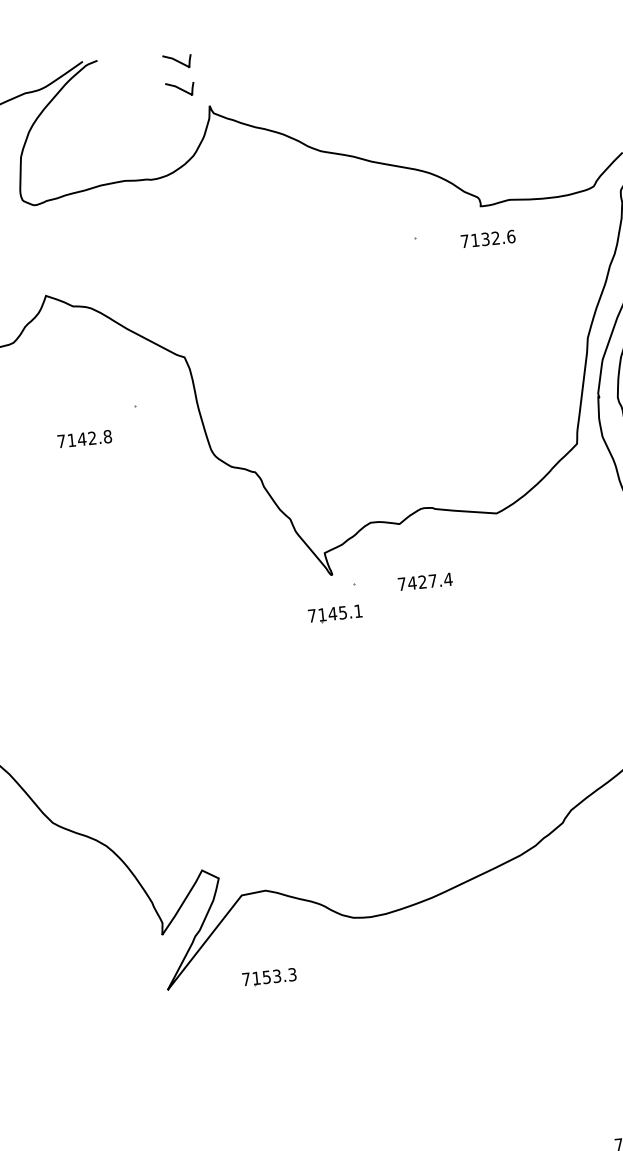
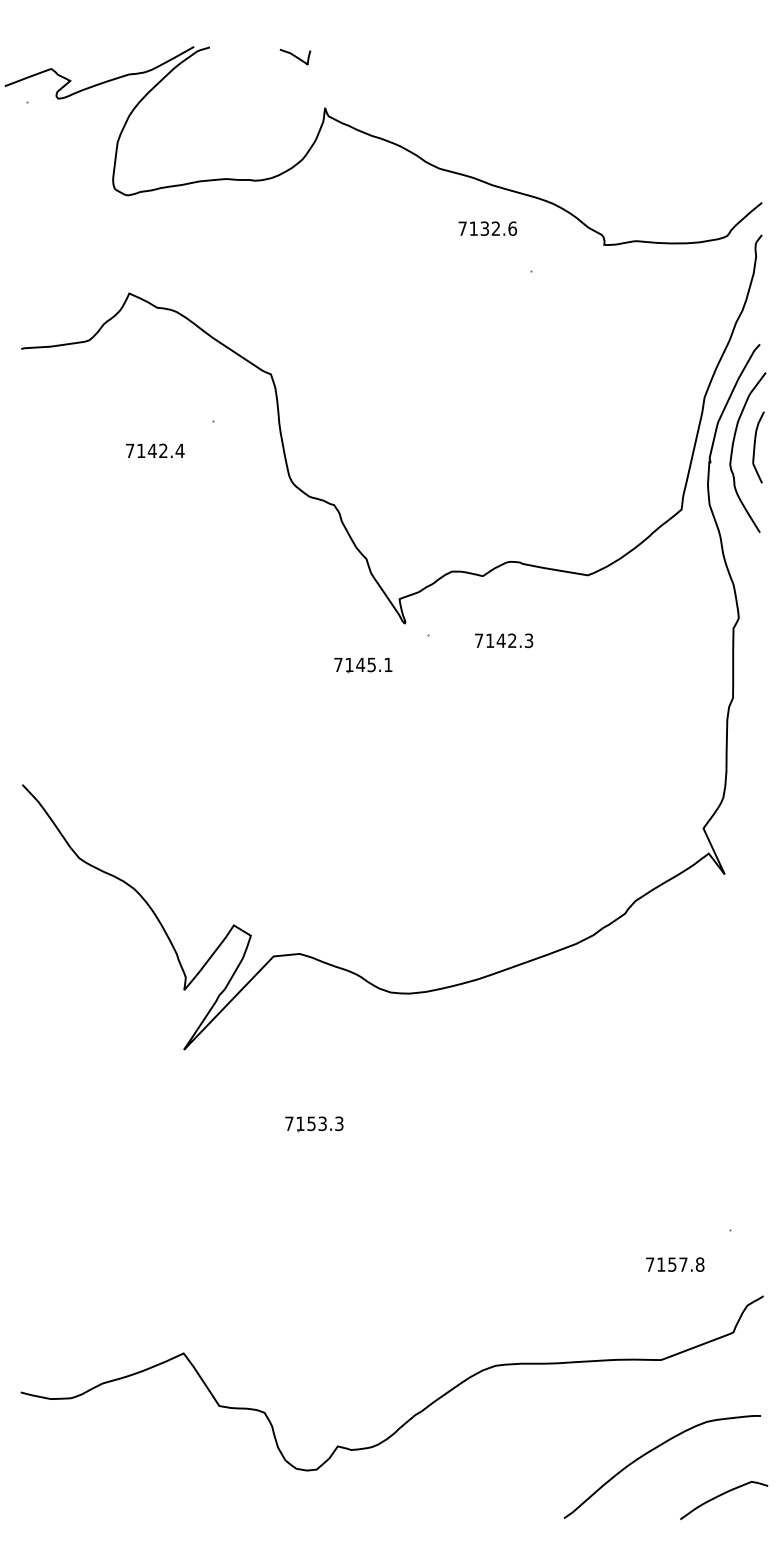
curve: (180, 88) -> (295, 86), removed
text: (487, 238) -> (487, 228), moved
text: (107, 436) -> (179, 450), 7142.8 -> 7142.4
text: (430, 581) -> (509, 640), 7427.4 -> 7142.3
part: (335, 614) -> (363, 665), moved
part: (269, 977) -> (314, 1124), moved

